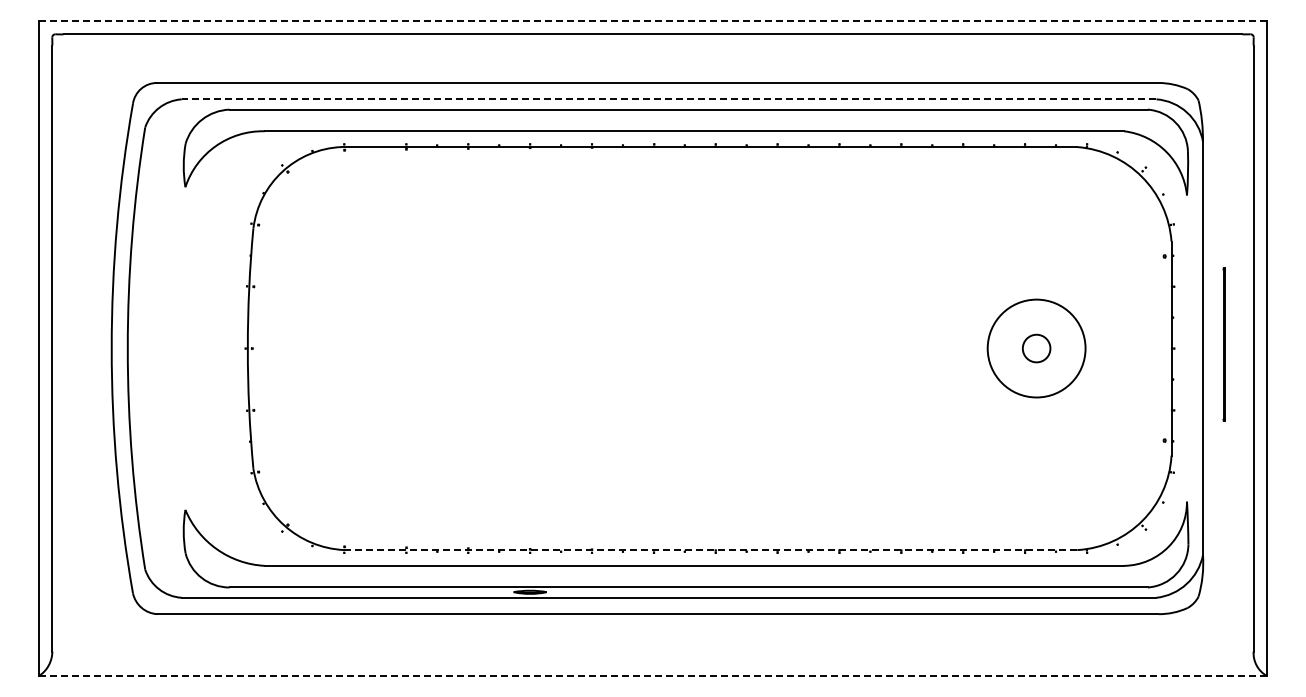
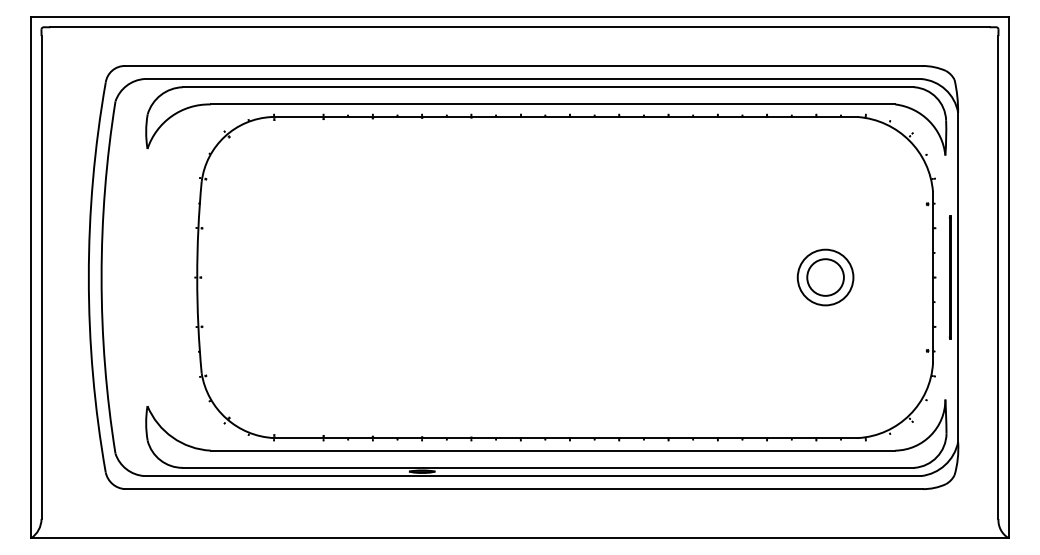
line: (653, 21) -> (520, 17), dashed -> solid
line: (668, 99) -> (532, 79), dashed -> solid
line: (1223, 344) -> (949, 277), moved
circle: (1036, 348) -> (825, 277), size x0.71
circle: (1036, 348) -> (825, 277), size x1.67
line: (710, 550) -> (565, 438), dashed -> solid
line: (653, 675) -> (520, 537), dashed -> solid

